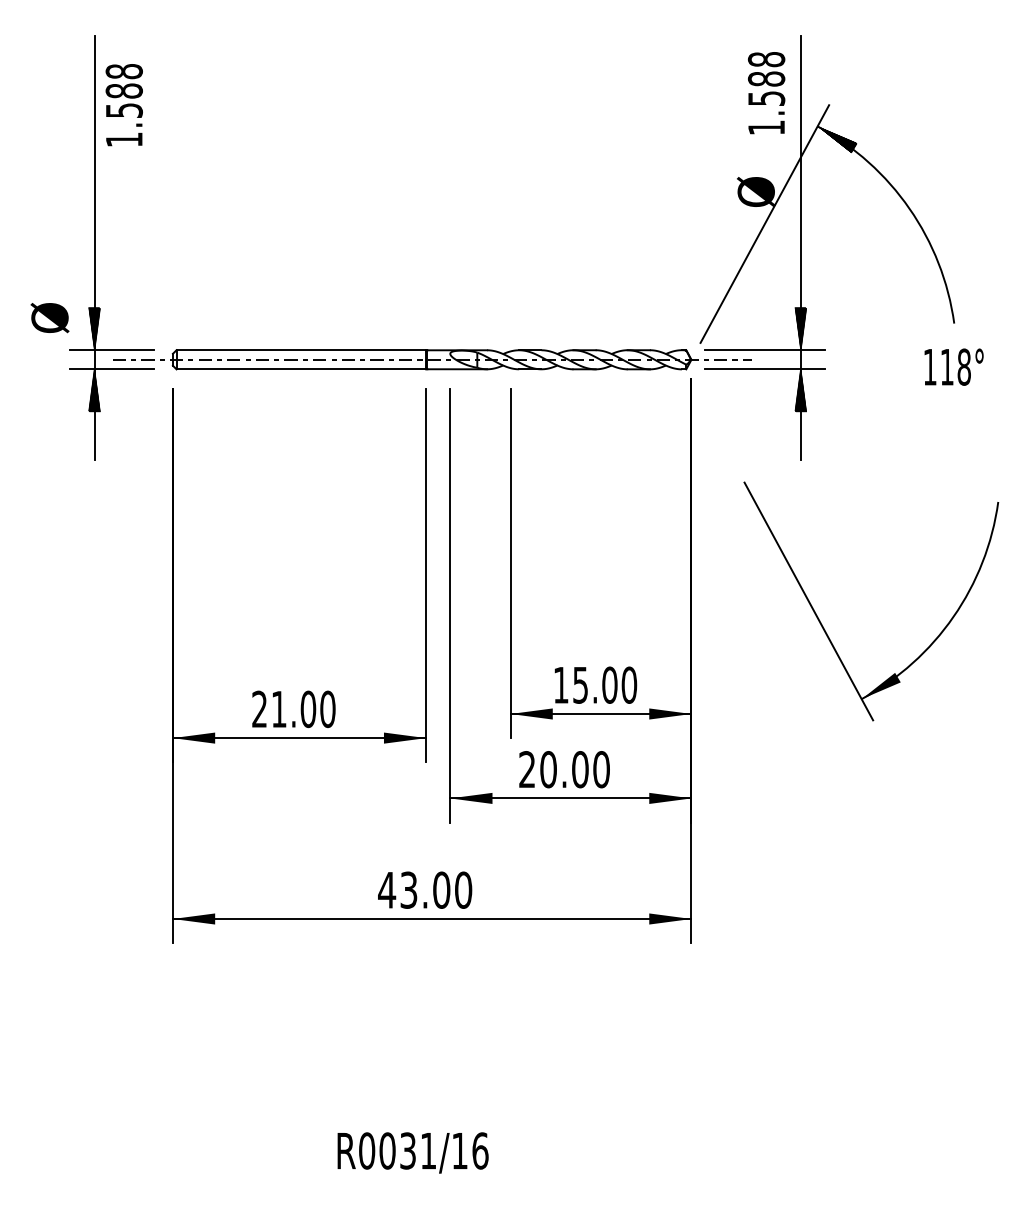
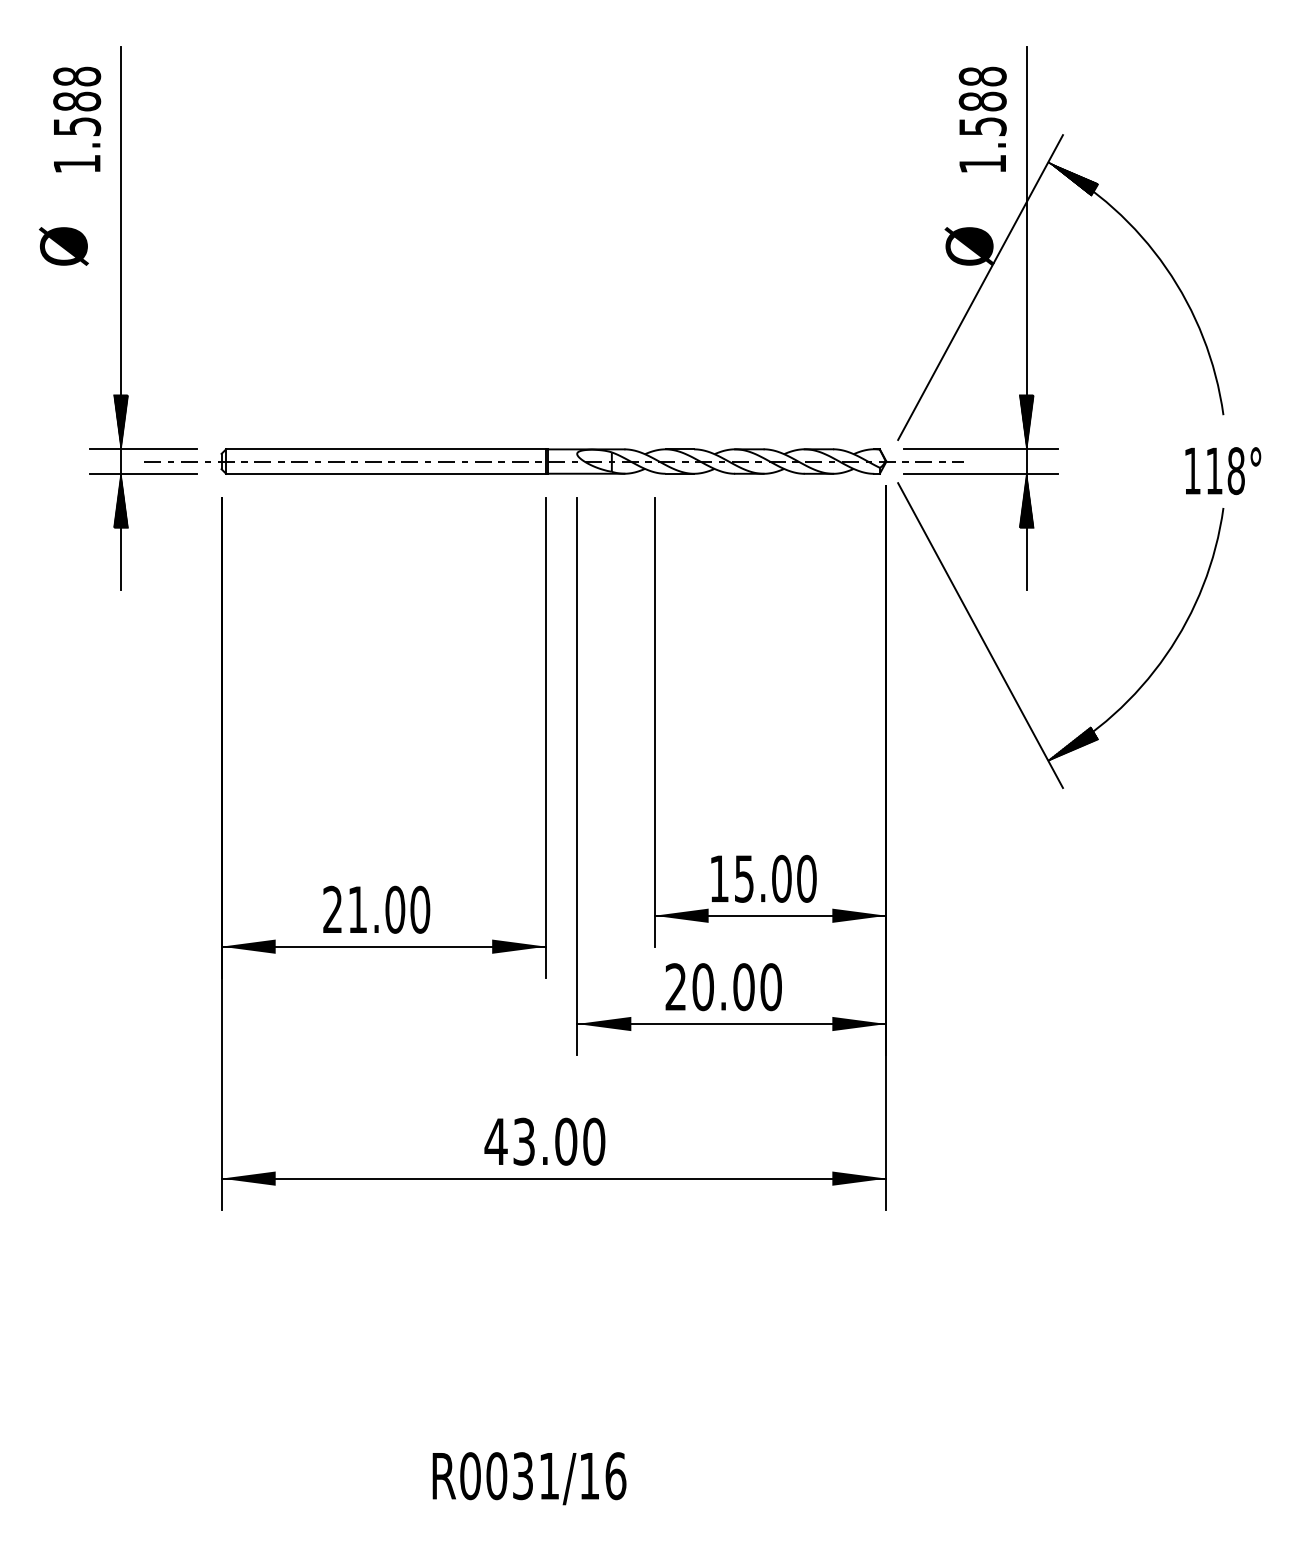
text: (123, 105) -> (76, 120), moved
text: (49, 318) -> (63, 247), moved
part: (825, 629) -> (1001, 671), moved

